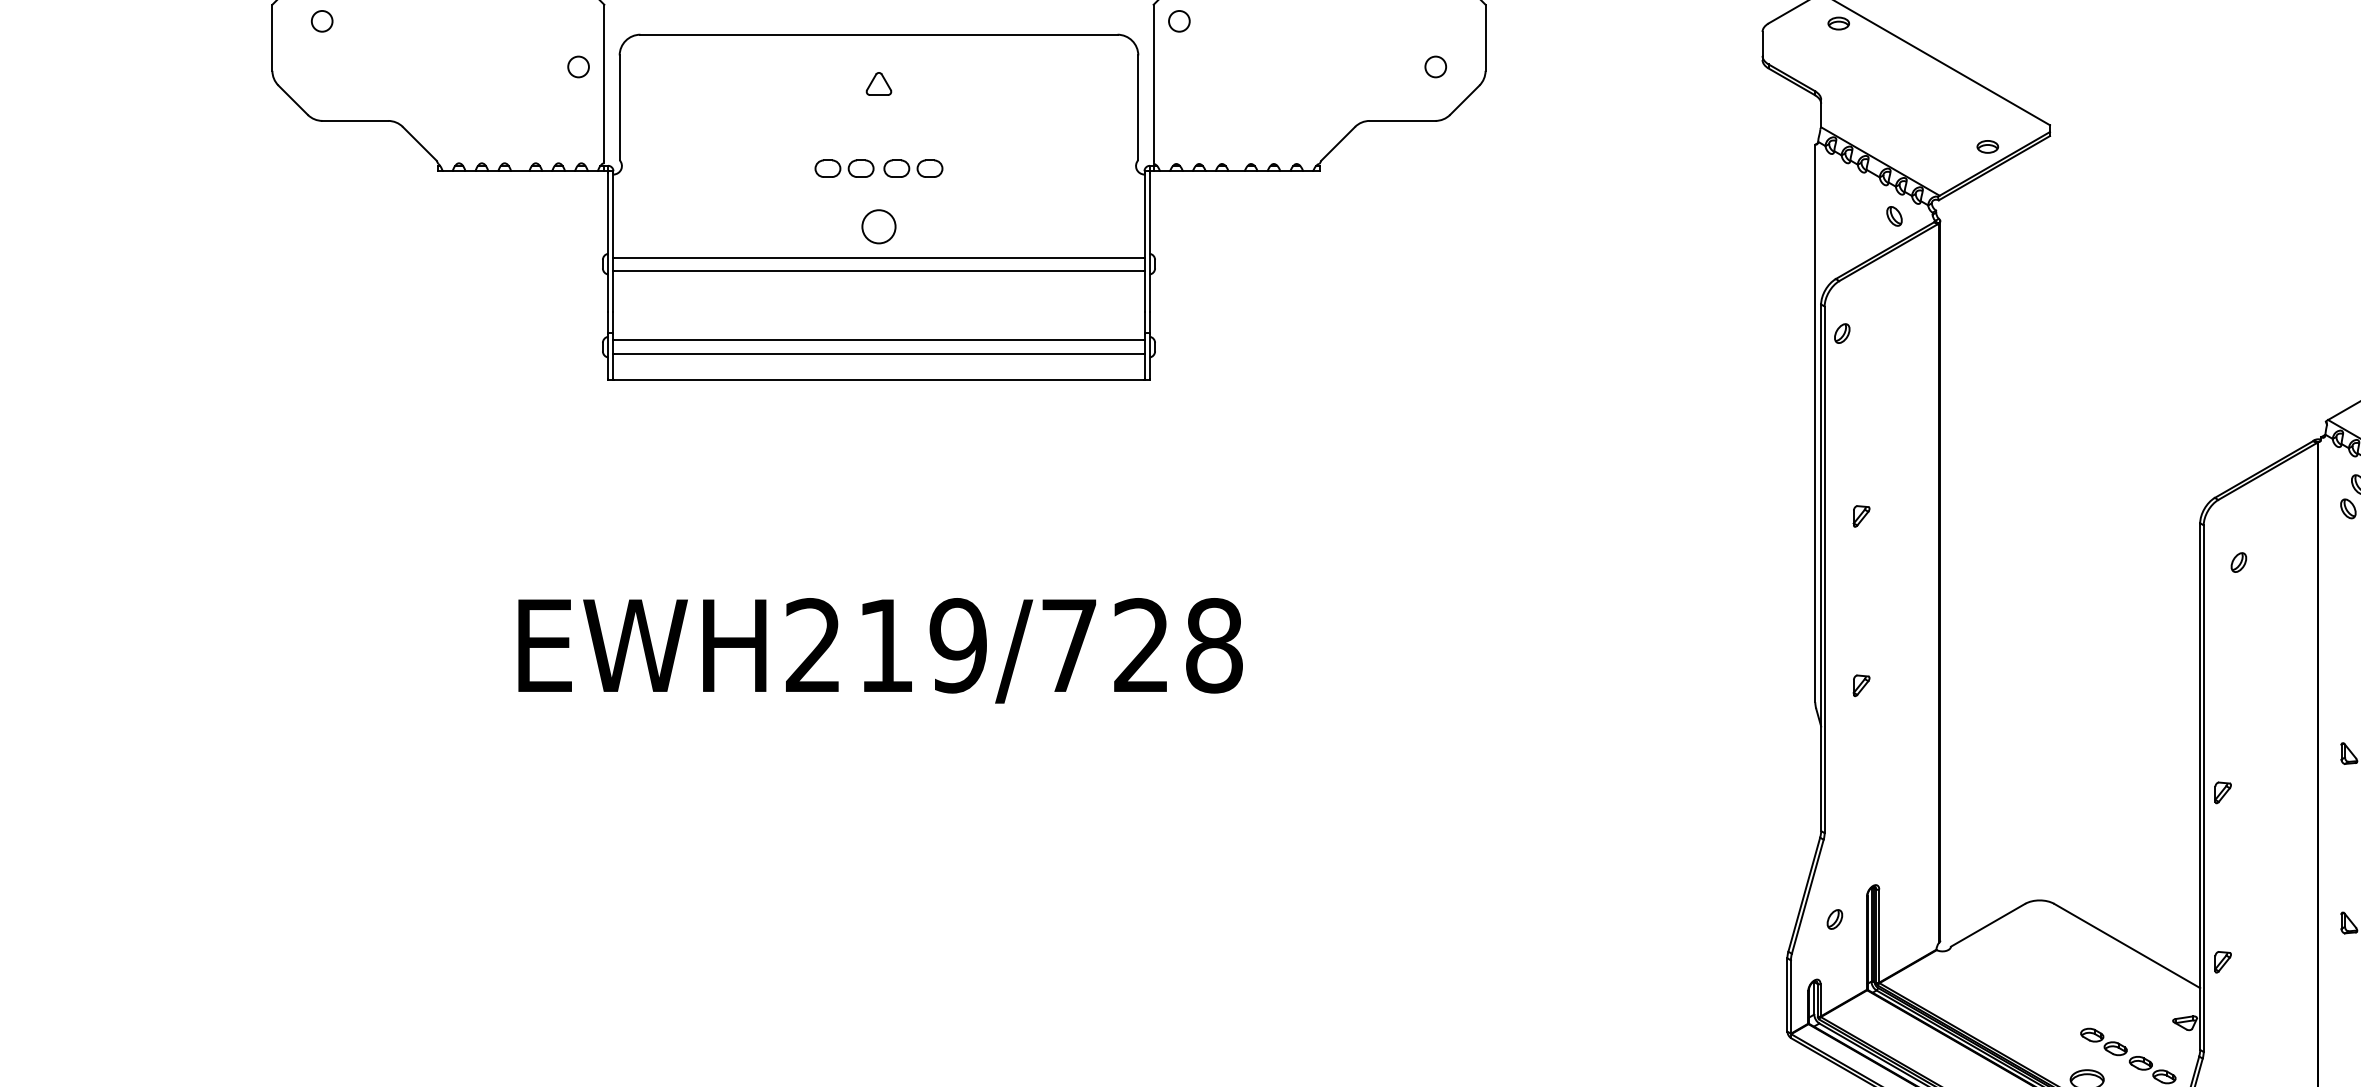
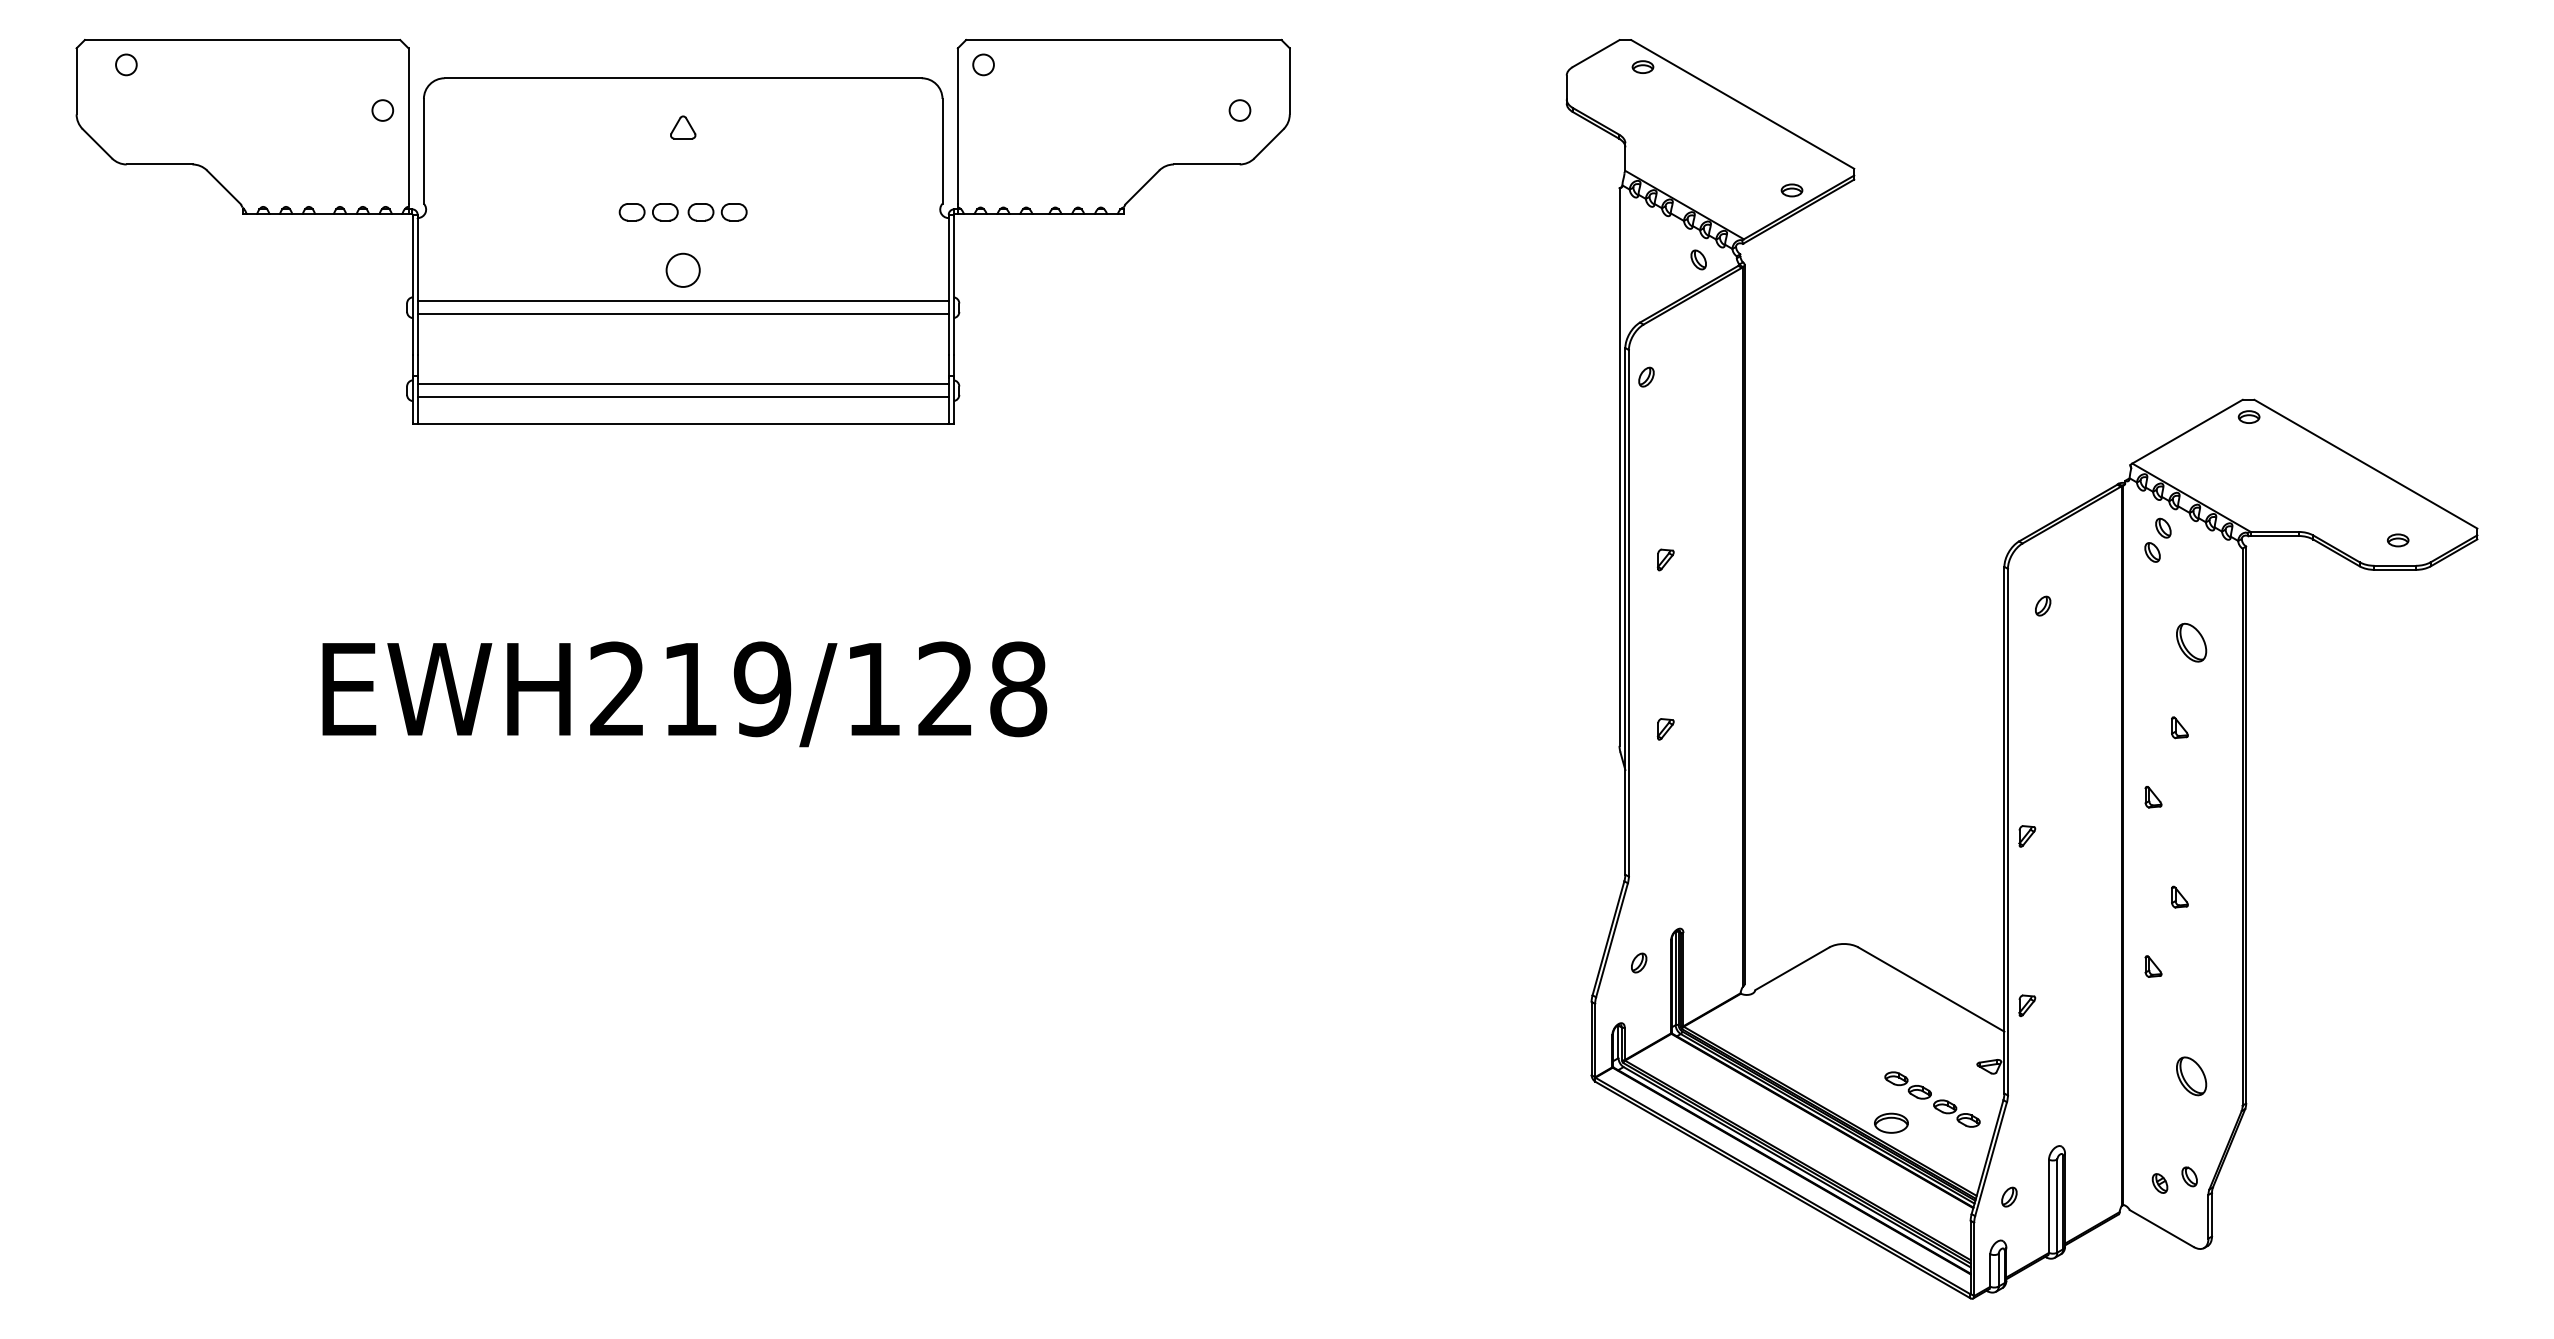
text: (1069, 645) -> (873, 689), EWH219/728 -> EWH219/128

